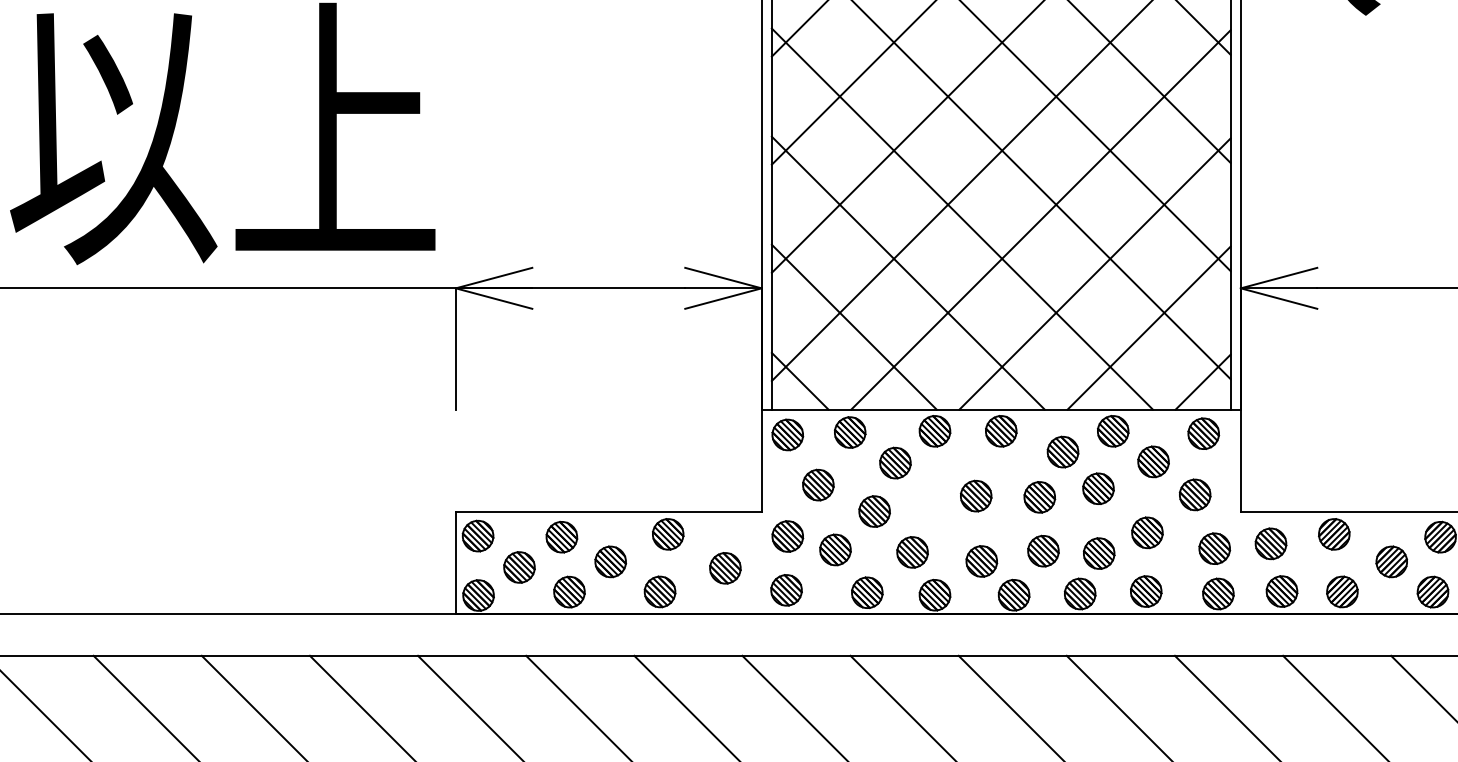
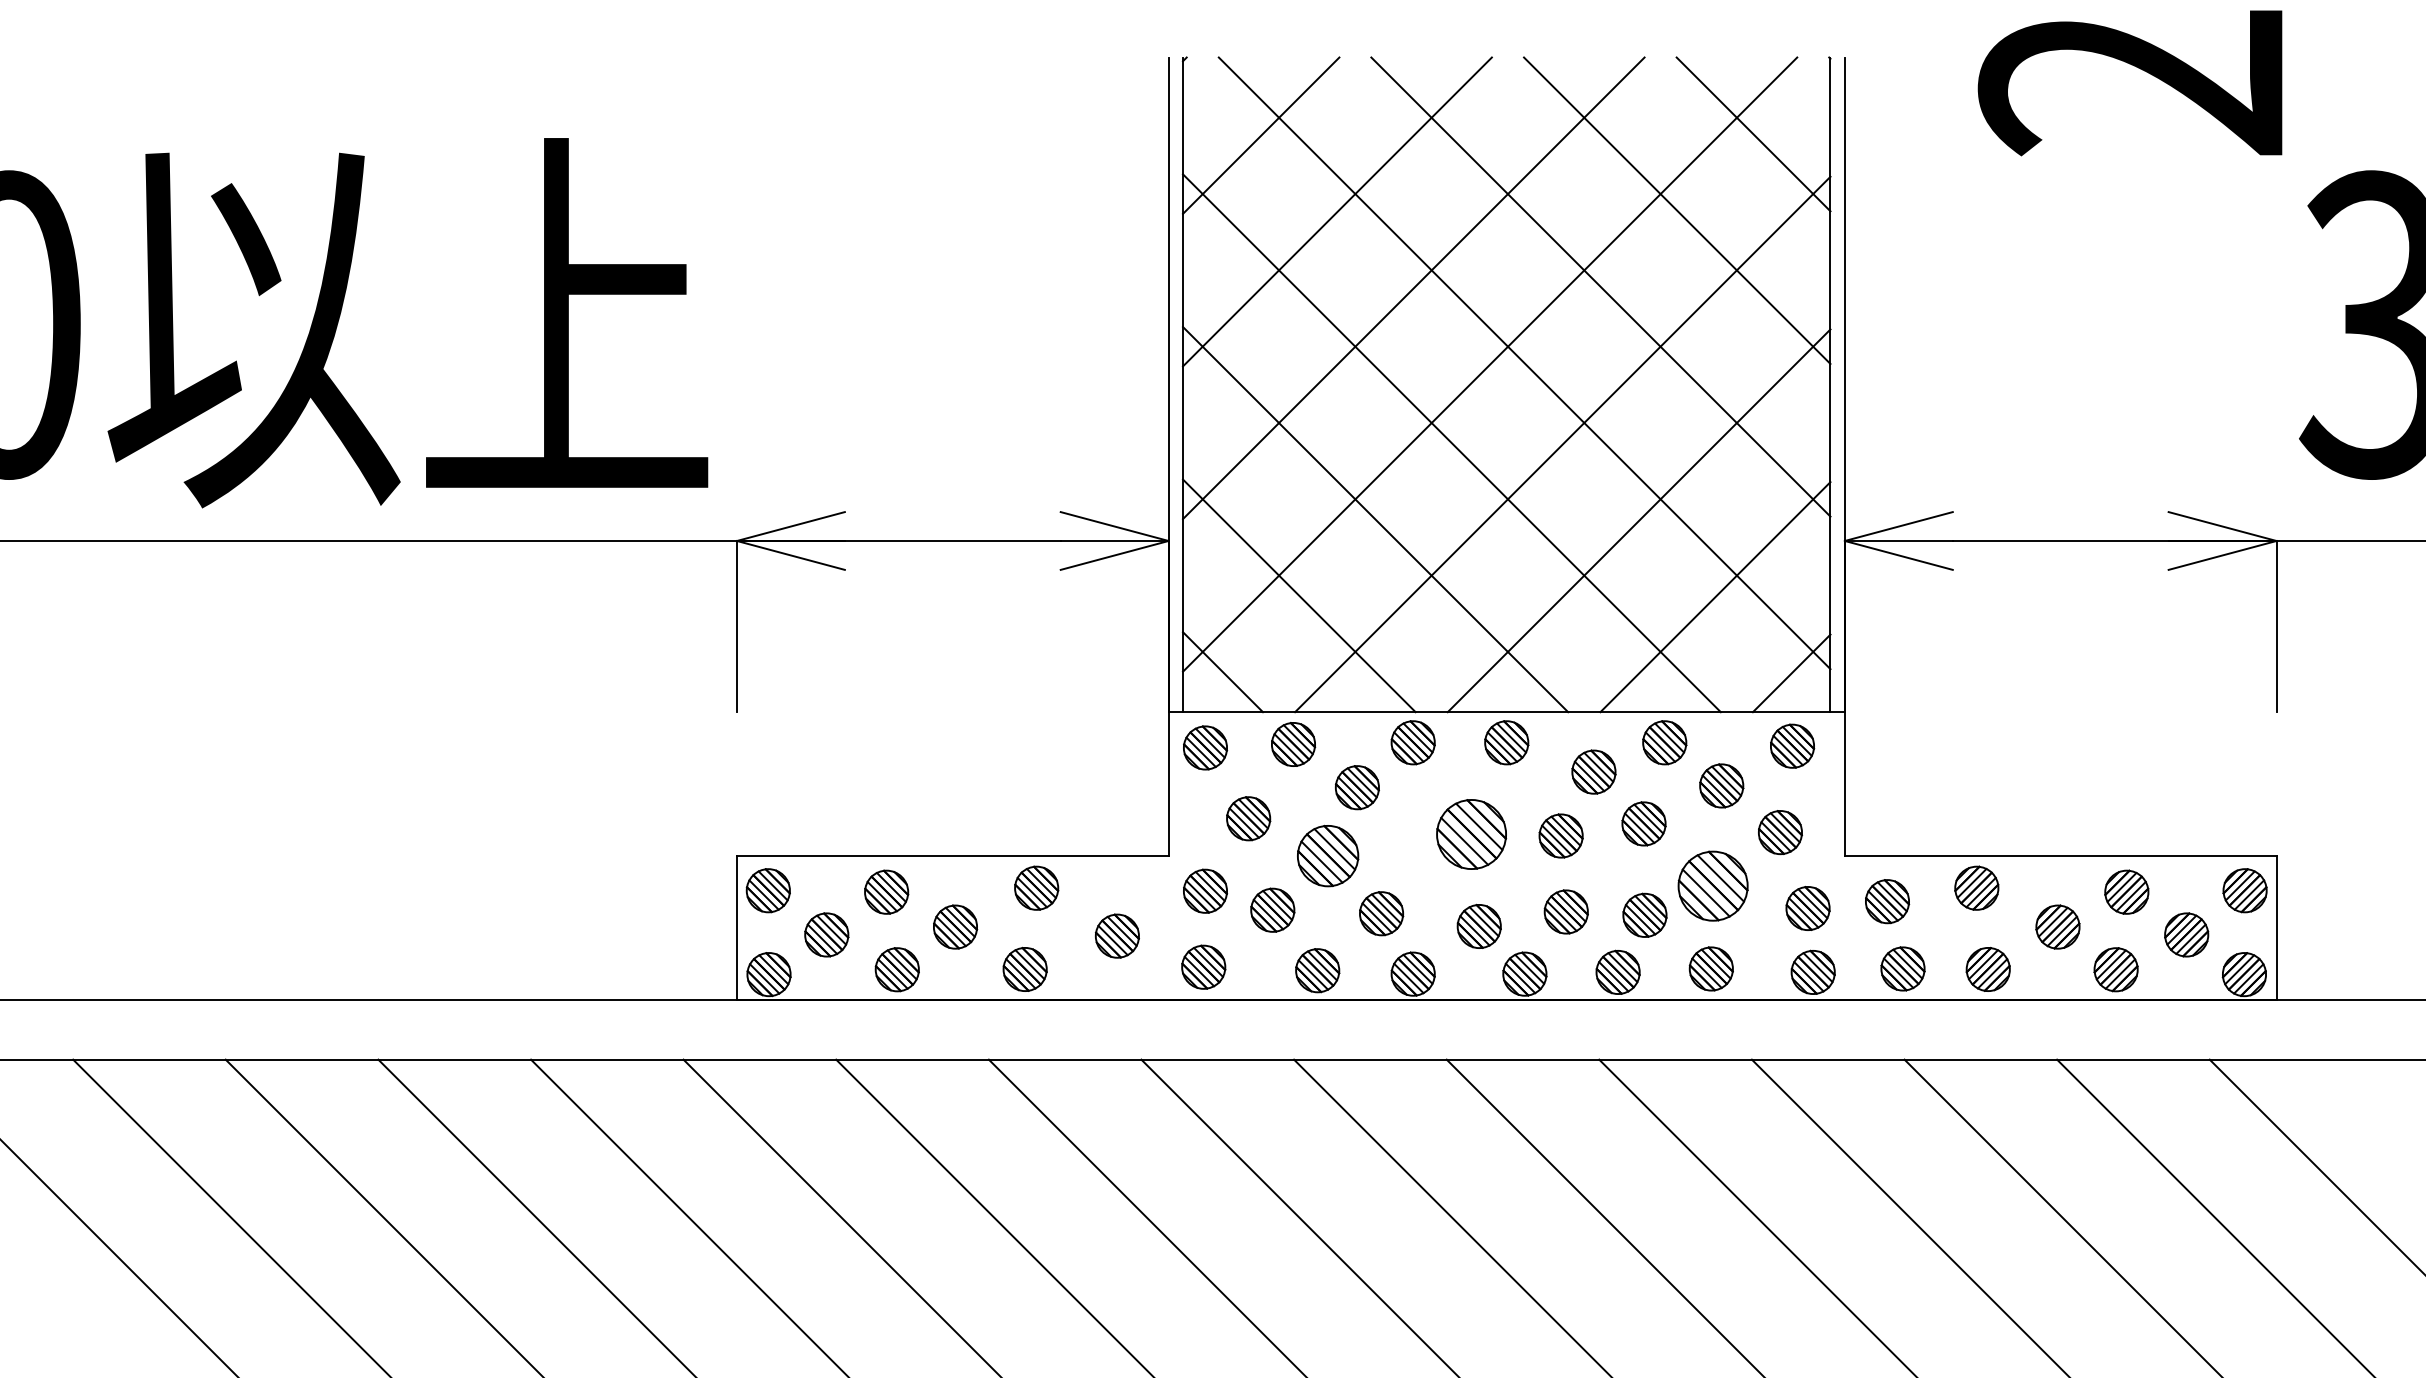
part: (975, 495) -> (1470, 833), size x1.6
part: (874, 511) -> (1327, 855), size x1.4
part: (1147, 532) -> (1712, 885), size x1.6

